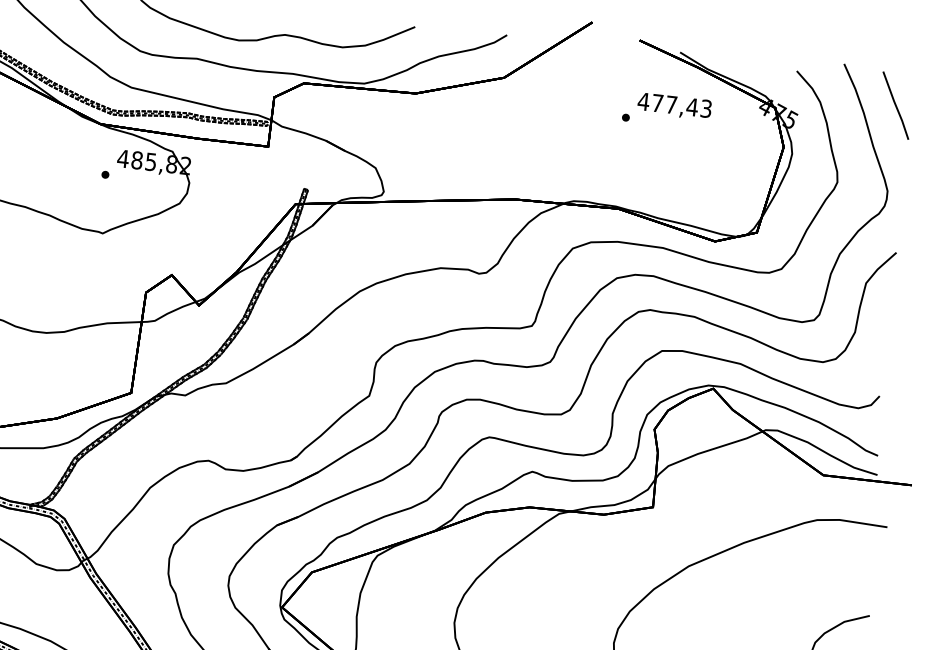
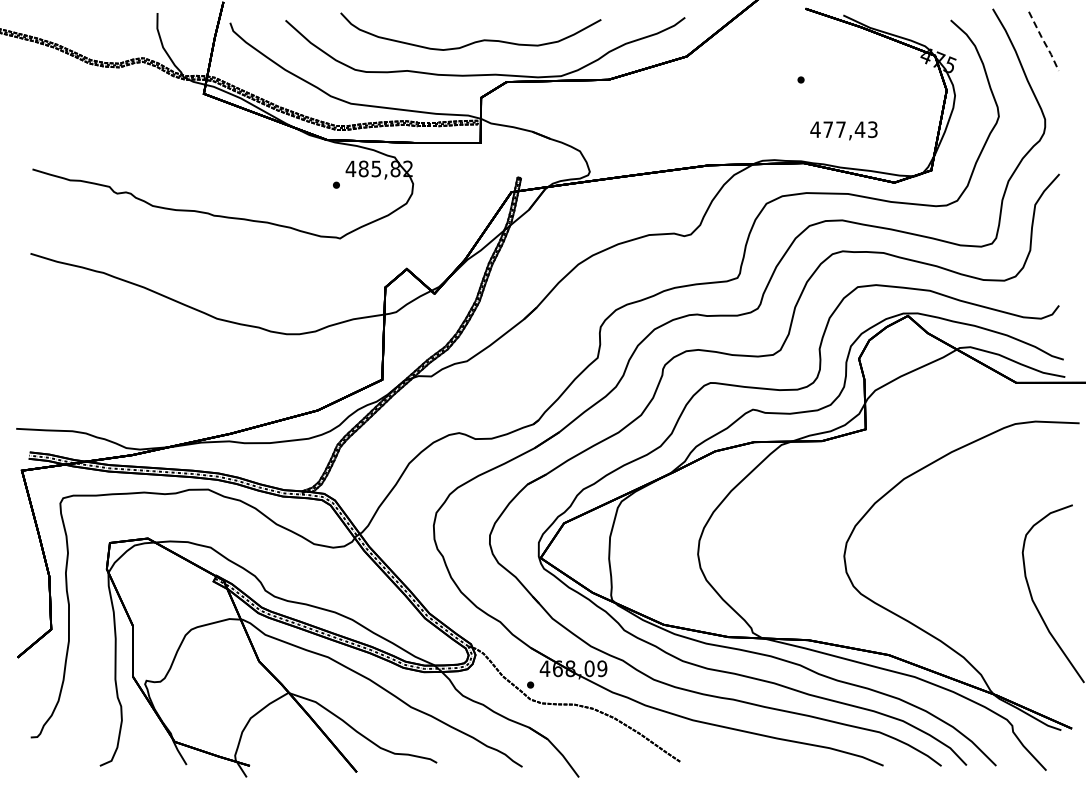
line: (896, 105) -> (1044, 41), solid -> dashed
text: (674, 106) -> (843, 130), moved

